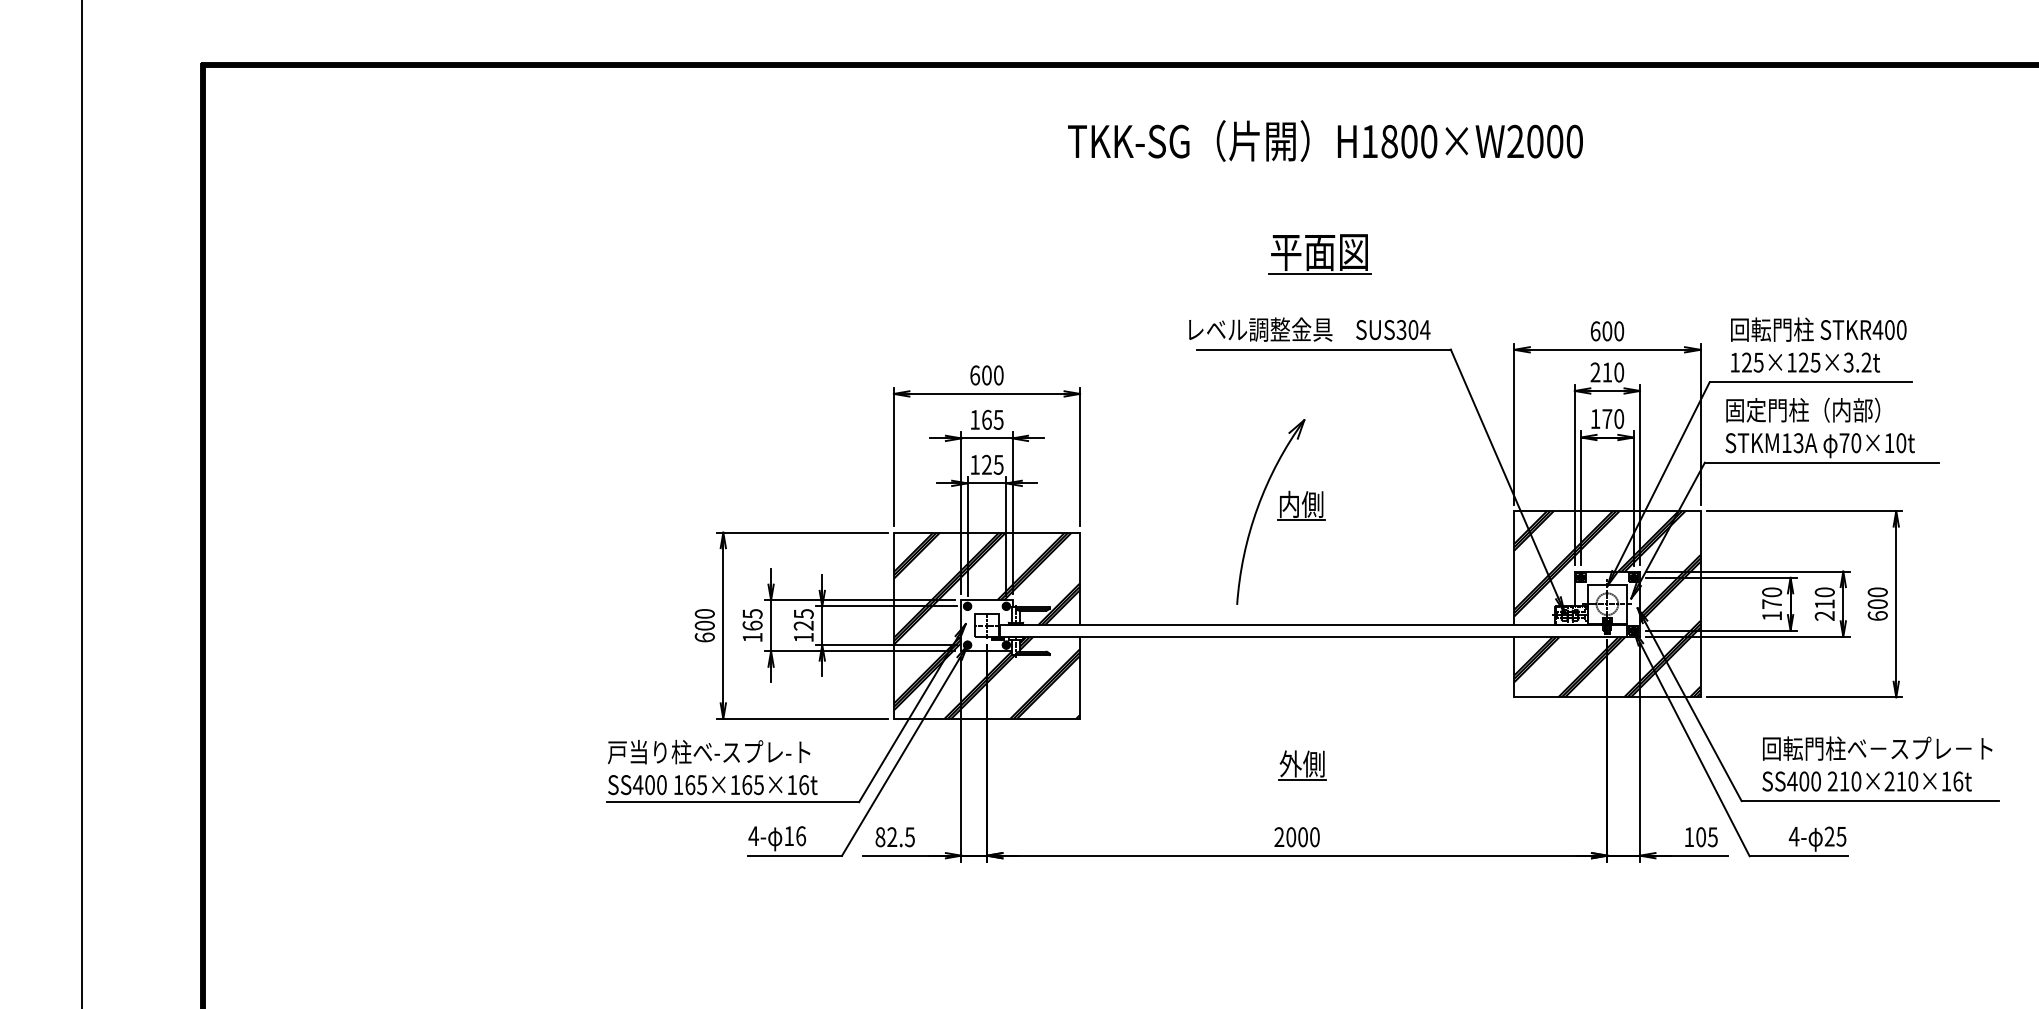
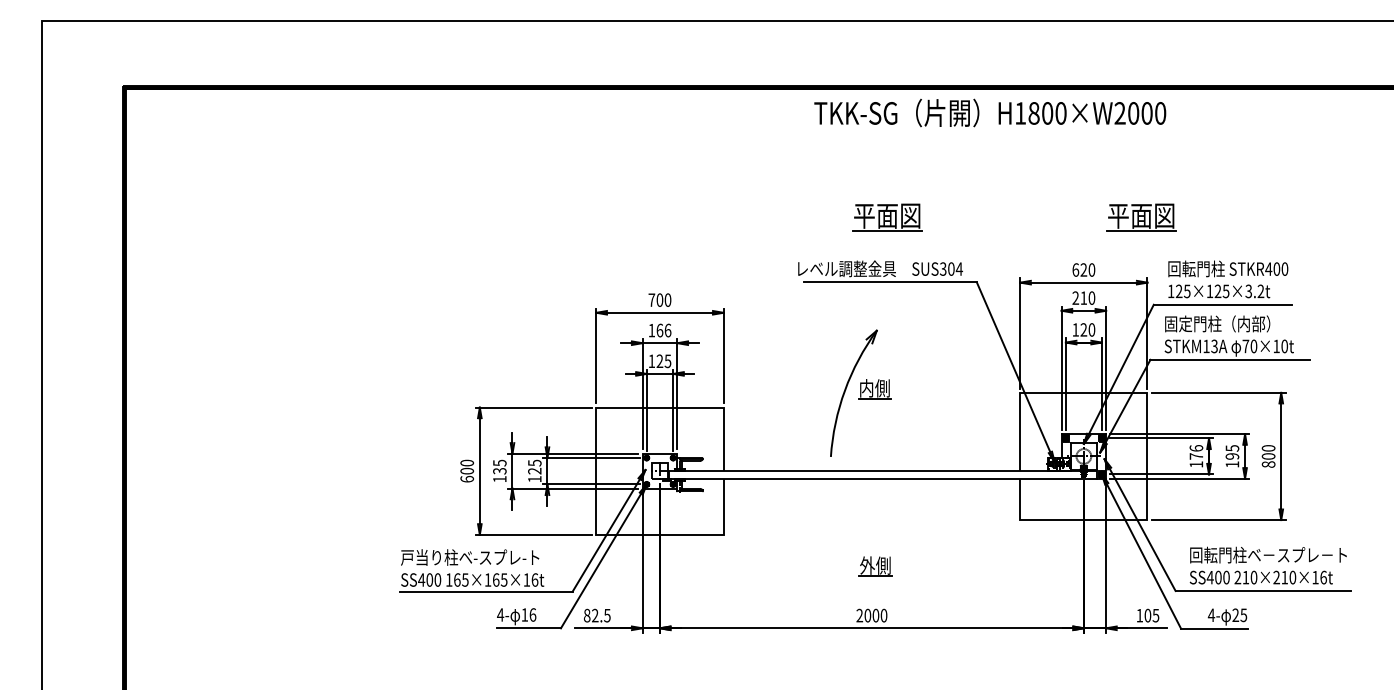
text: (1325, 140) -> (990, 112), moved
part: (1691, 254) -> (1141, 217), added
text: (1606, 330) -> (1083, 269), 600 -> 620
text: (974, 374) -> (651, 299), 600 -> 700
text: (1606, 418) -> (1083, 329), 170 -> 120
text: (997, 419) -> (667, 330), 165 -> 166
text: (1772, 592) -> (1196, 448), 170 -> 176
hatch: (1606, 604) -> (1083, 456), removed
text: (1824, 604) -> (1232, 456), 210 -> 195
text: (1877, 615) -> (1268, 464), 600 -> 800
text: (752, 624) -> (499, 470), 165 -> 135
hatch: (986, 624) -> (659, 470), removed

